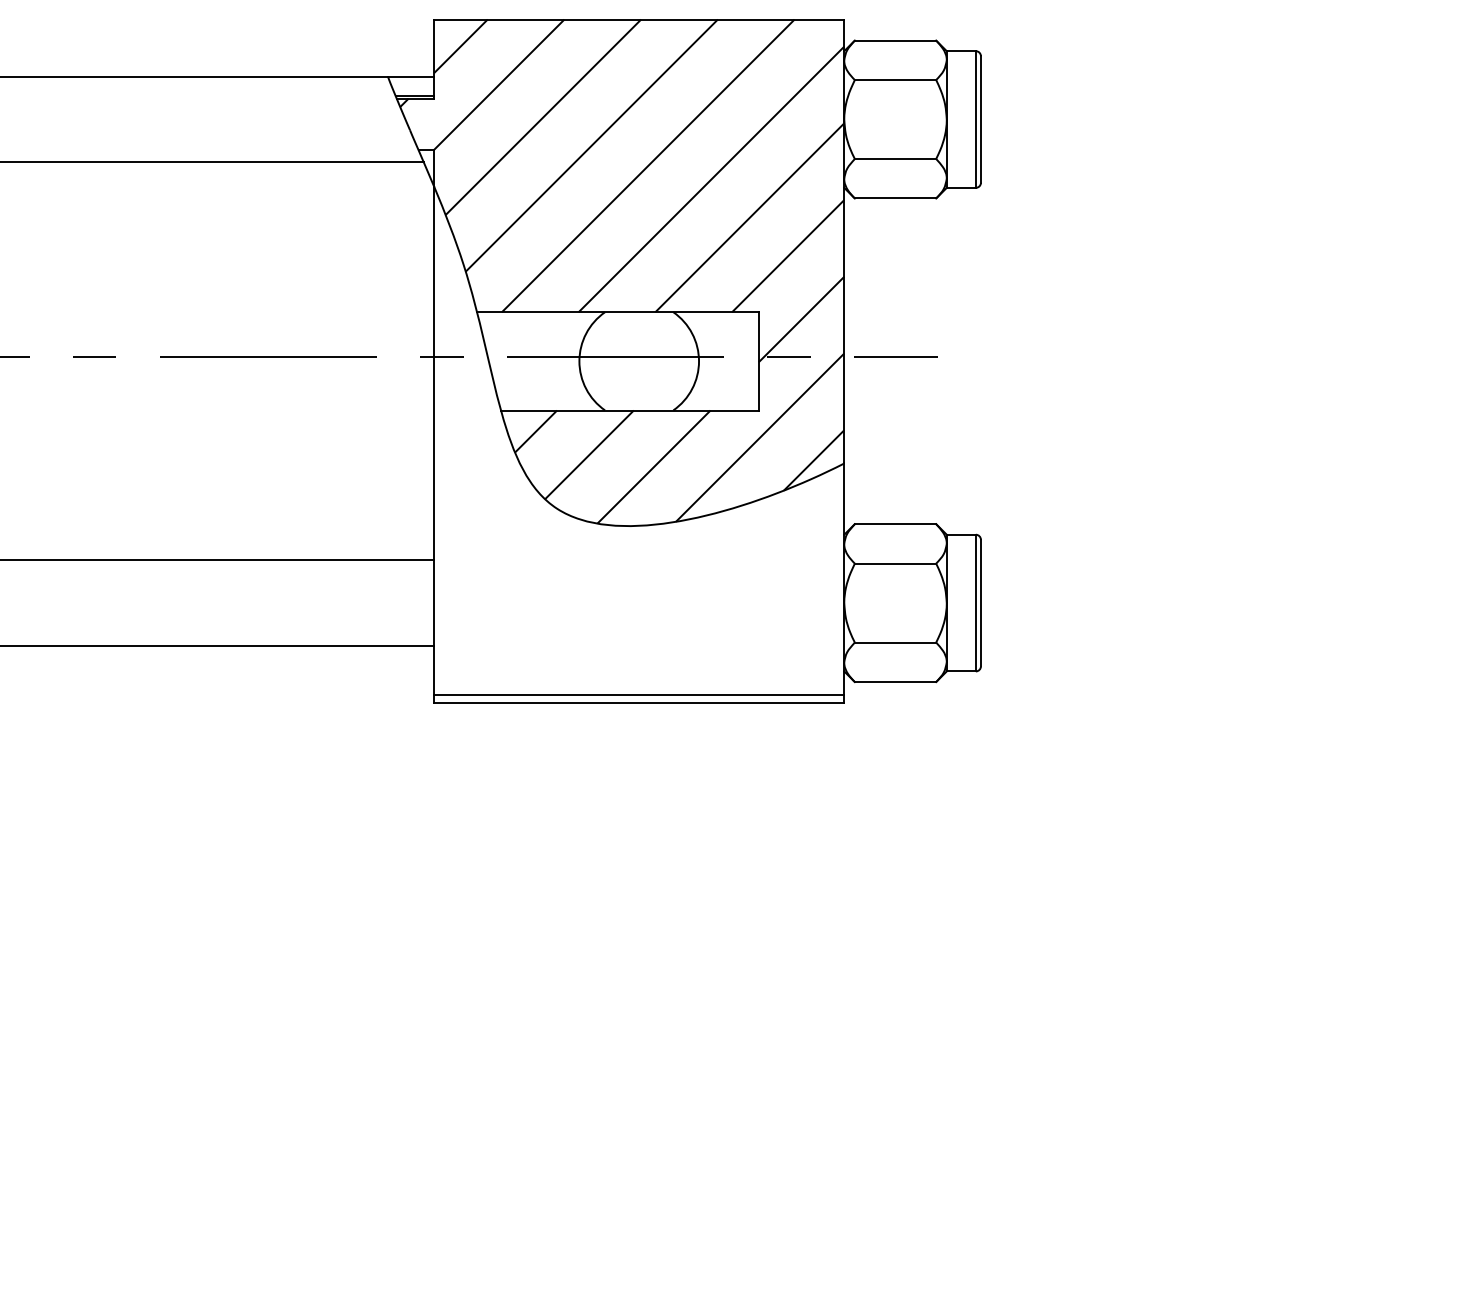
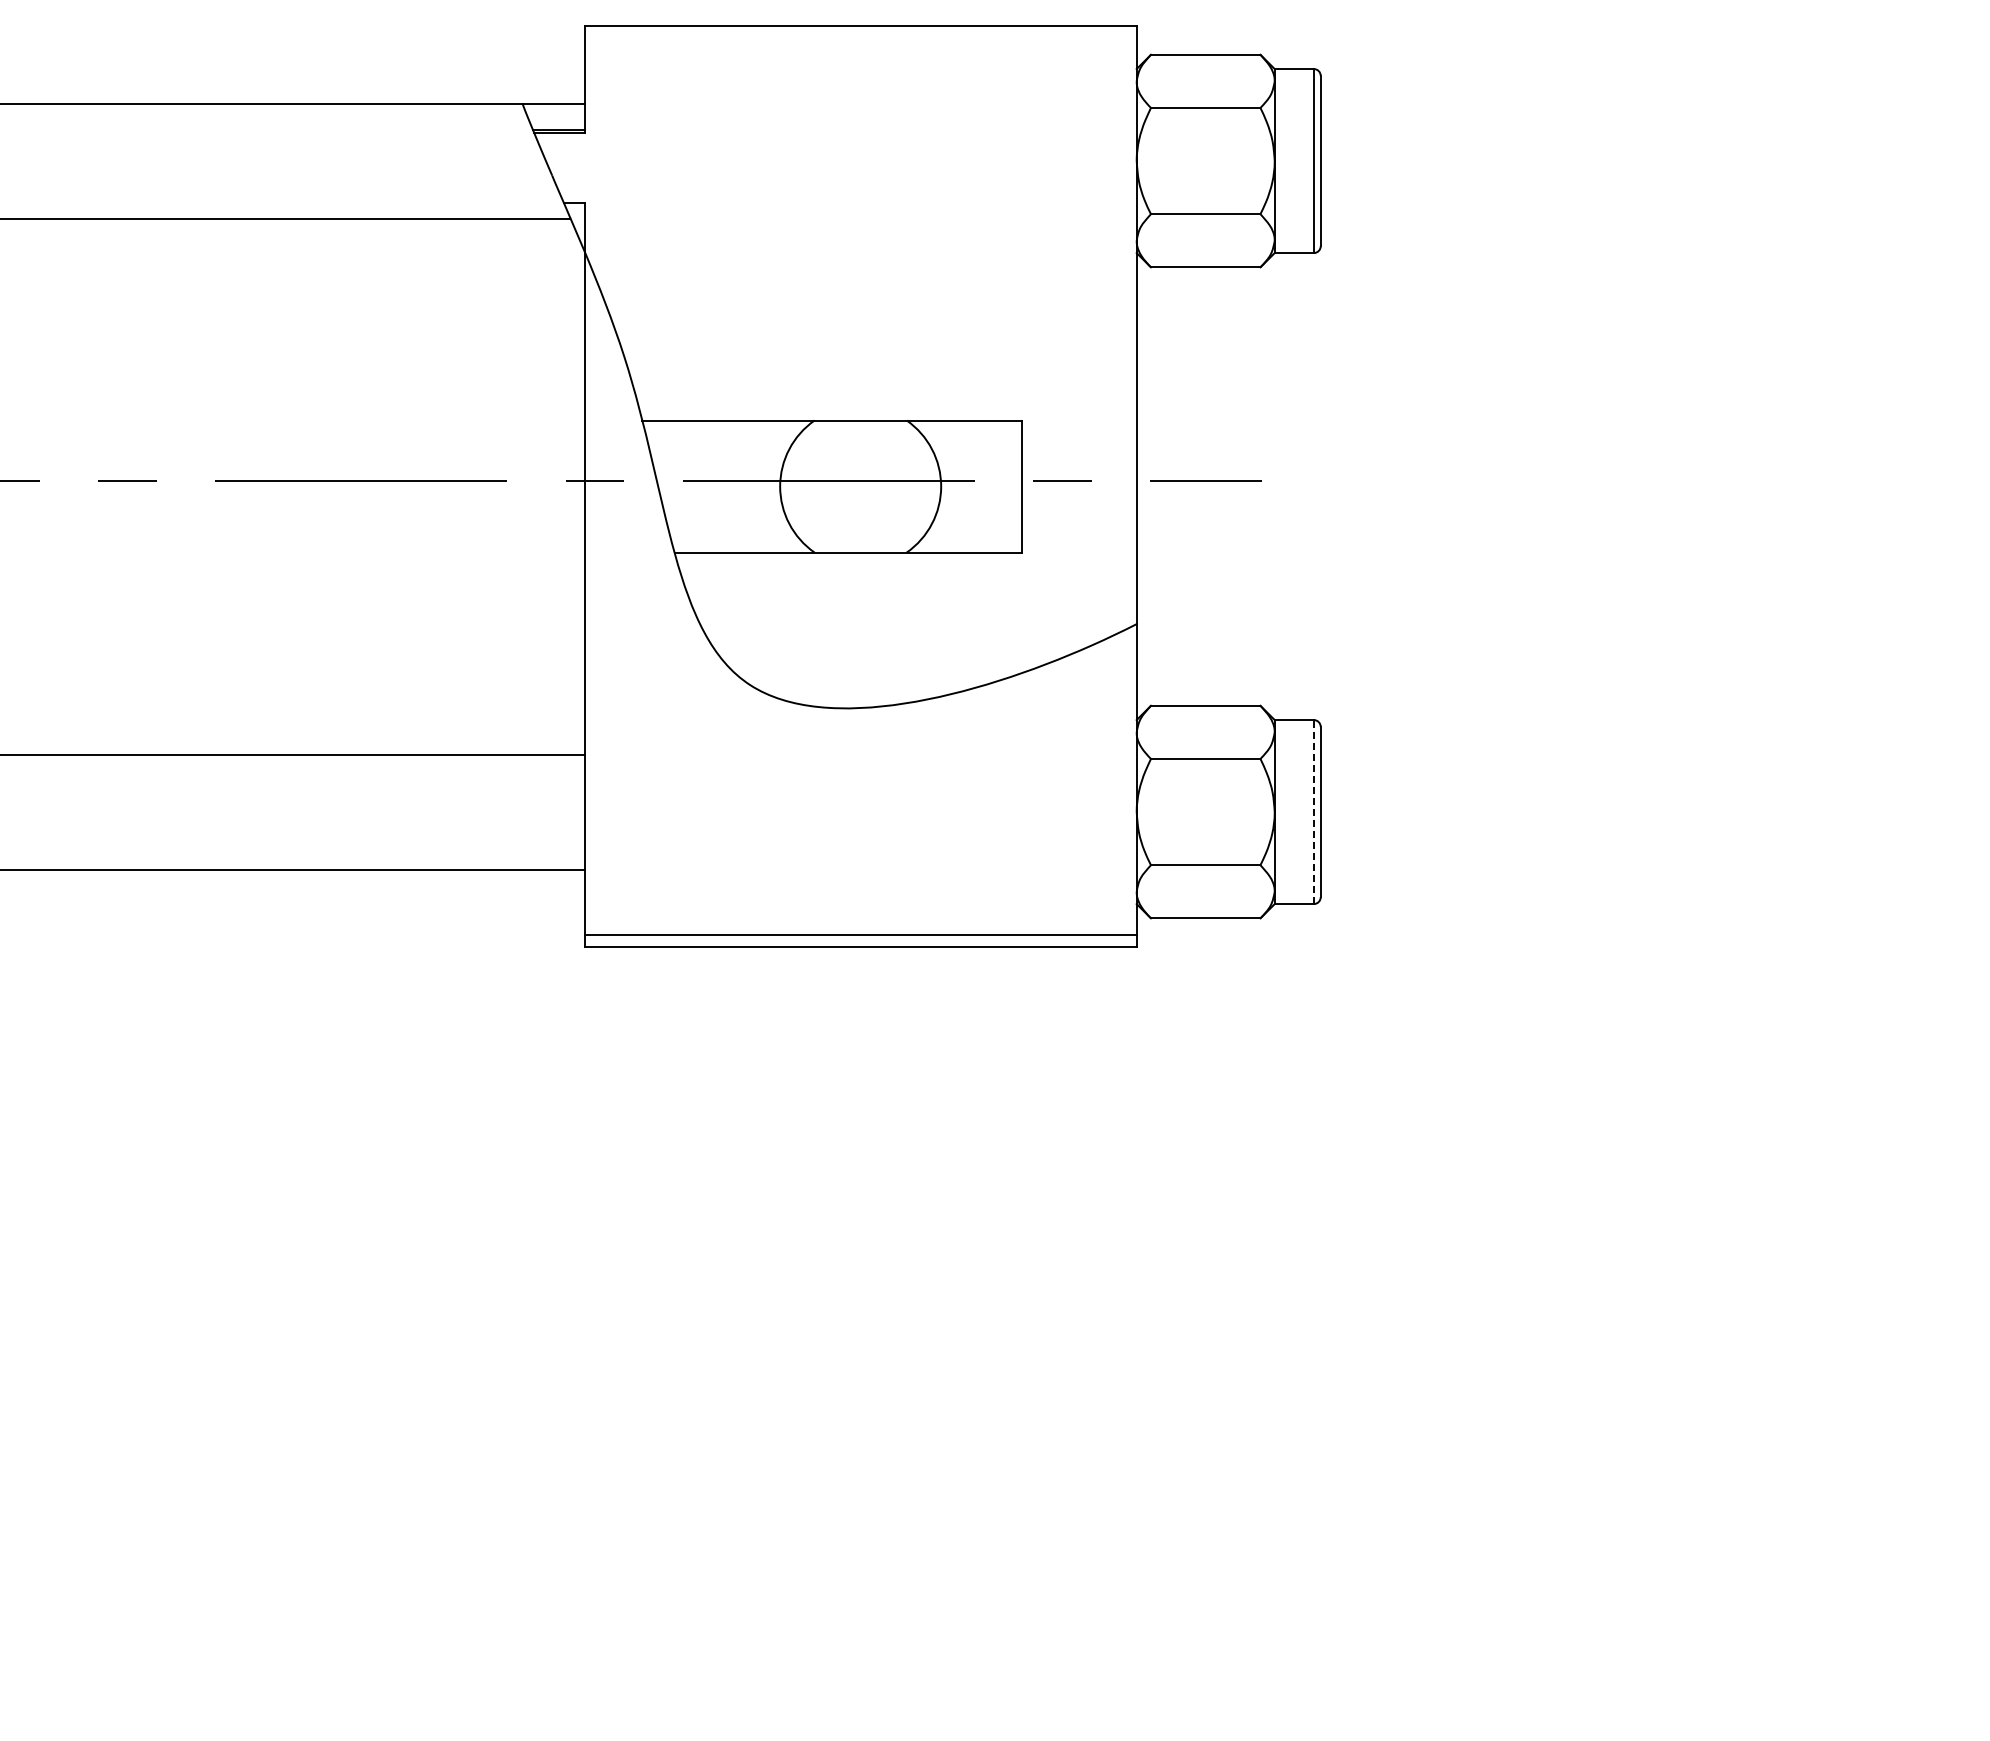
hatch: (622, 271) -> (837, 365), removed
line: (975, 602) -> (1313, 811), solid -> dashed

